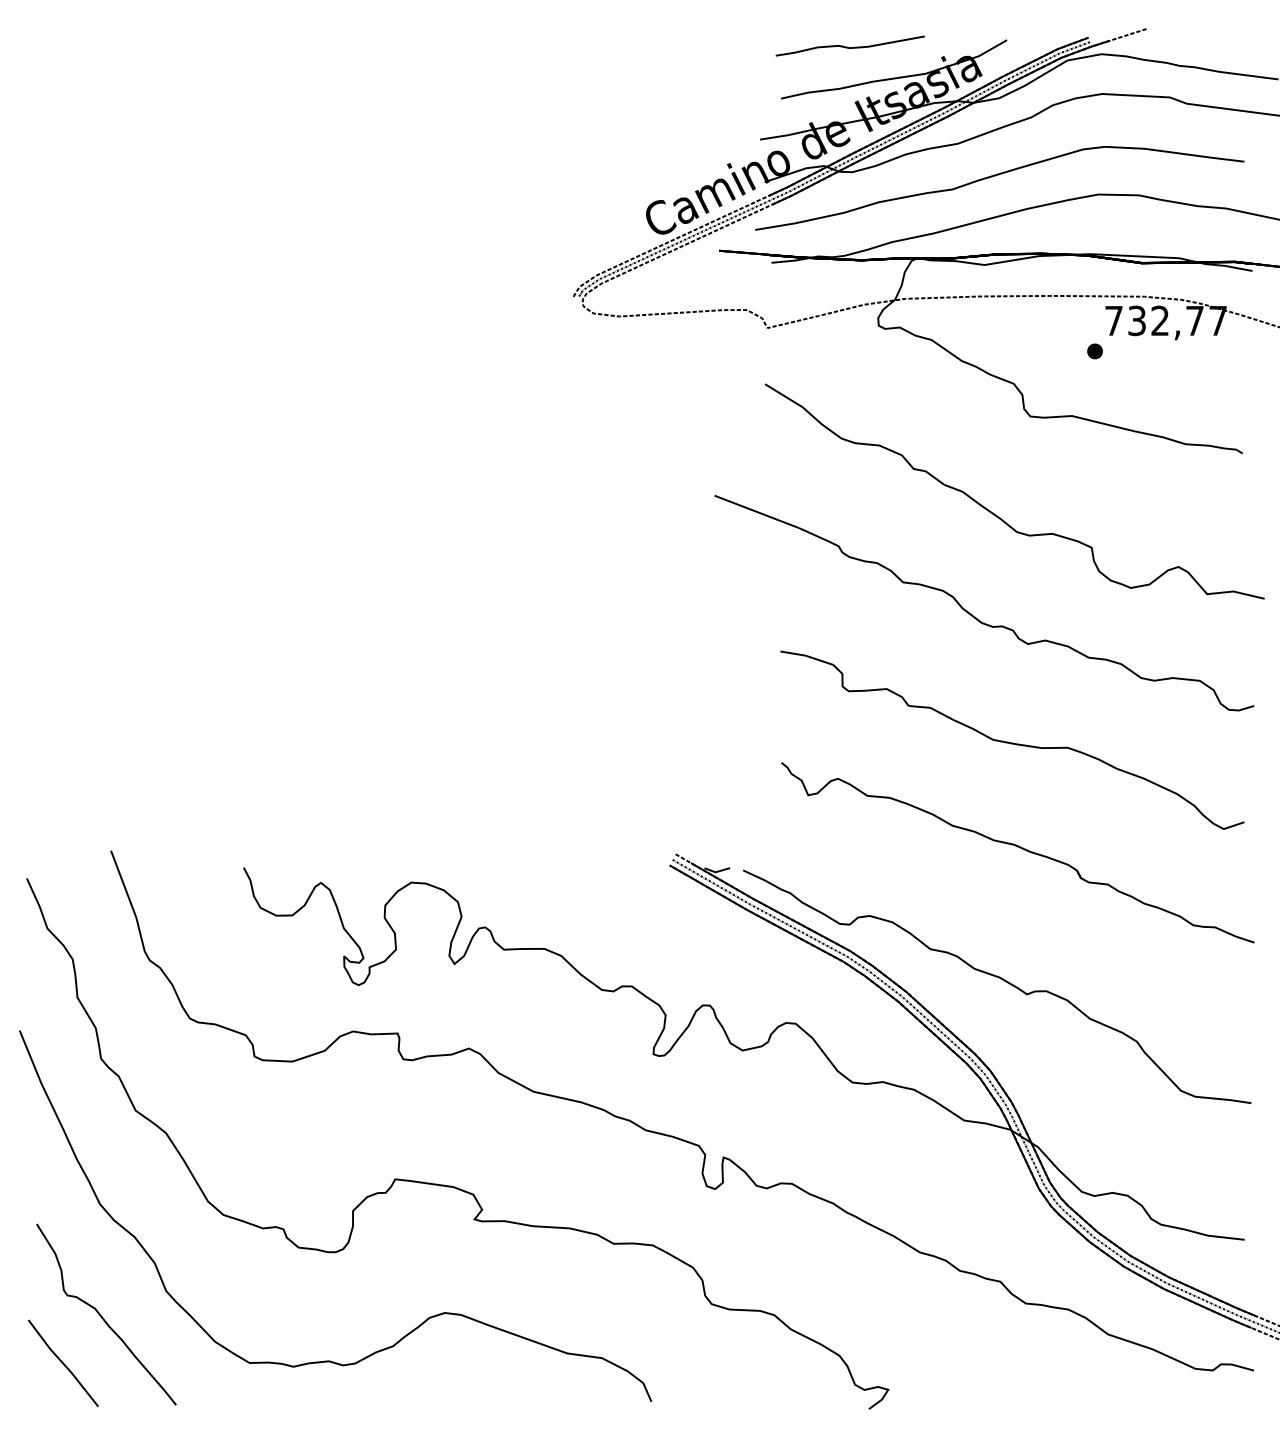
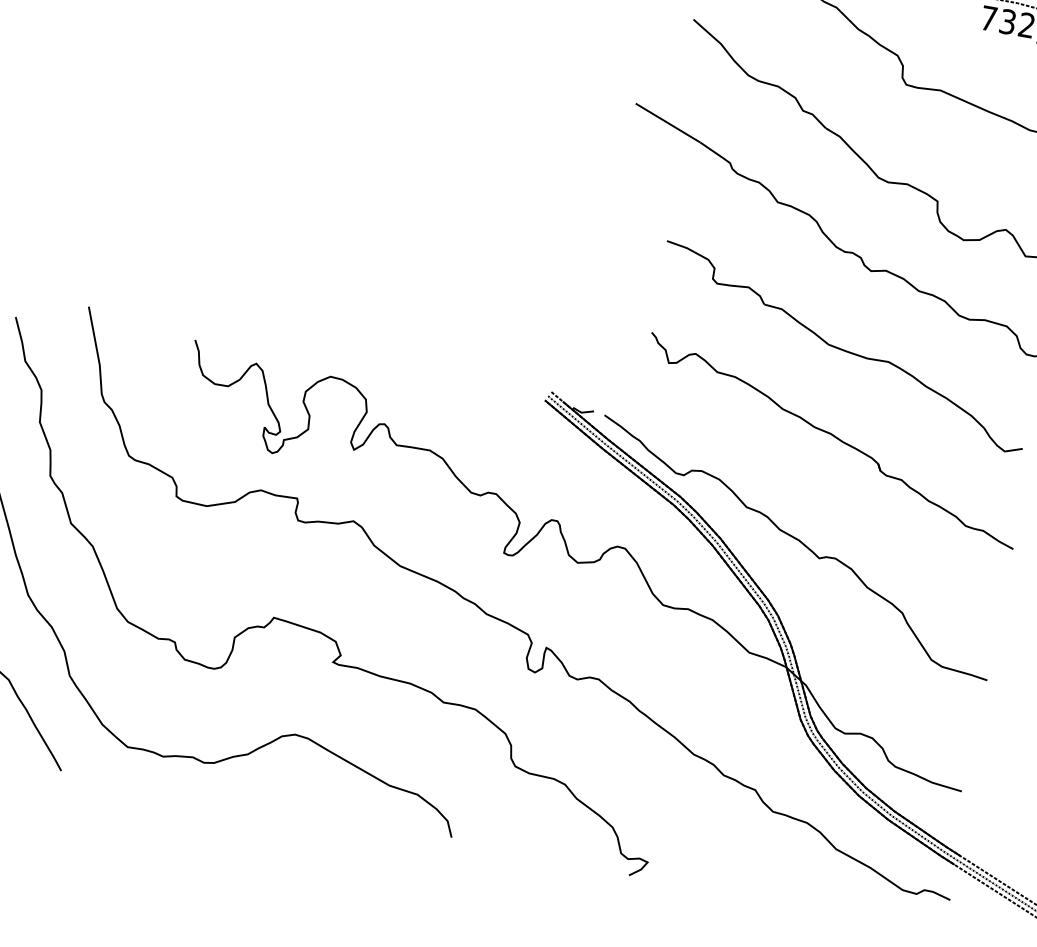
part: (1094, 351) -> (968, 40), removed

